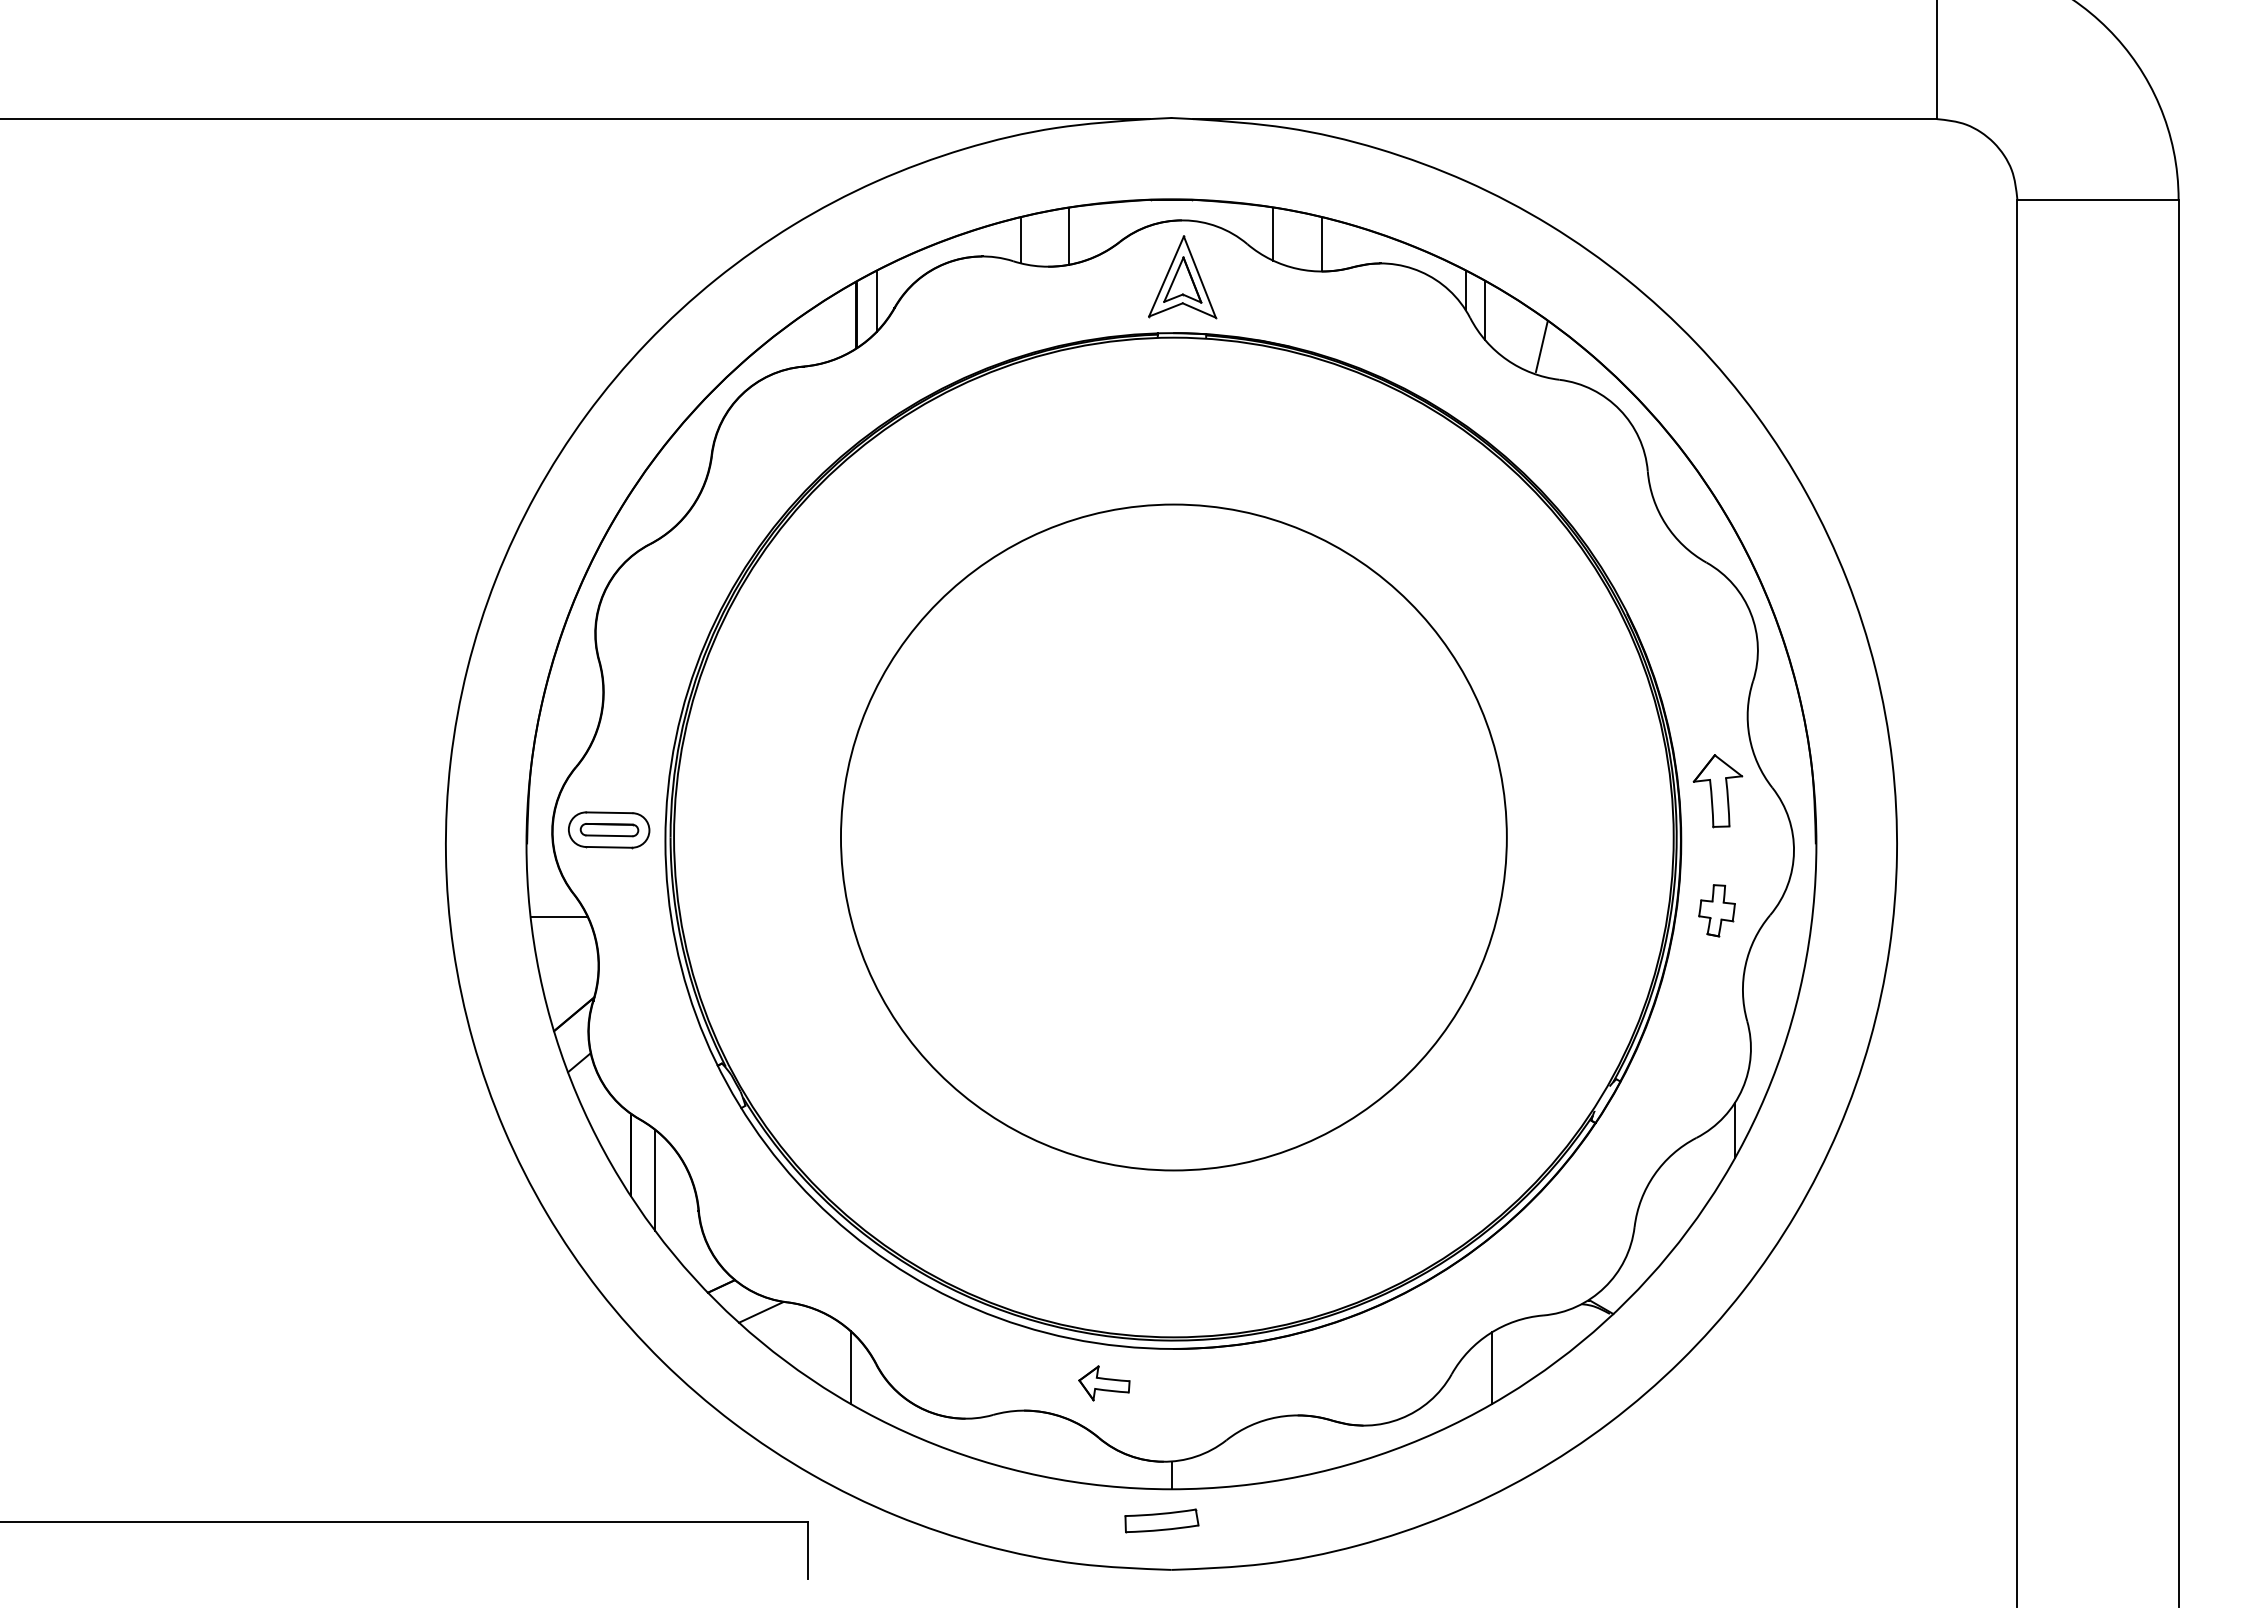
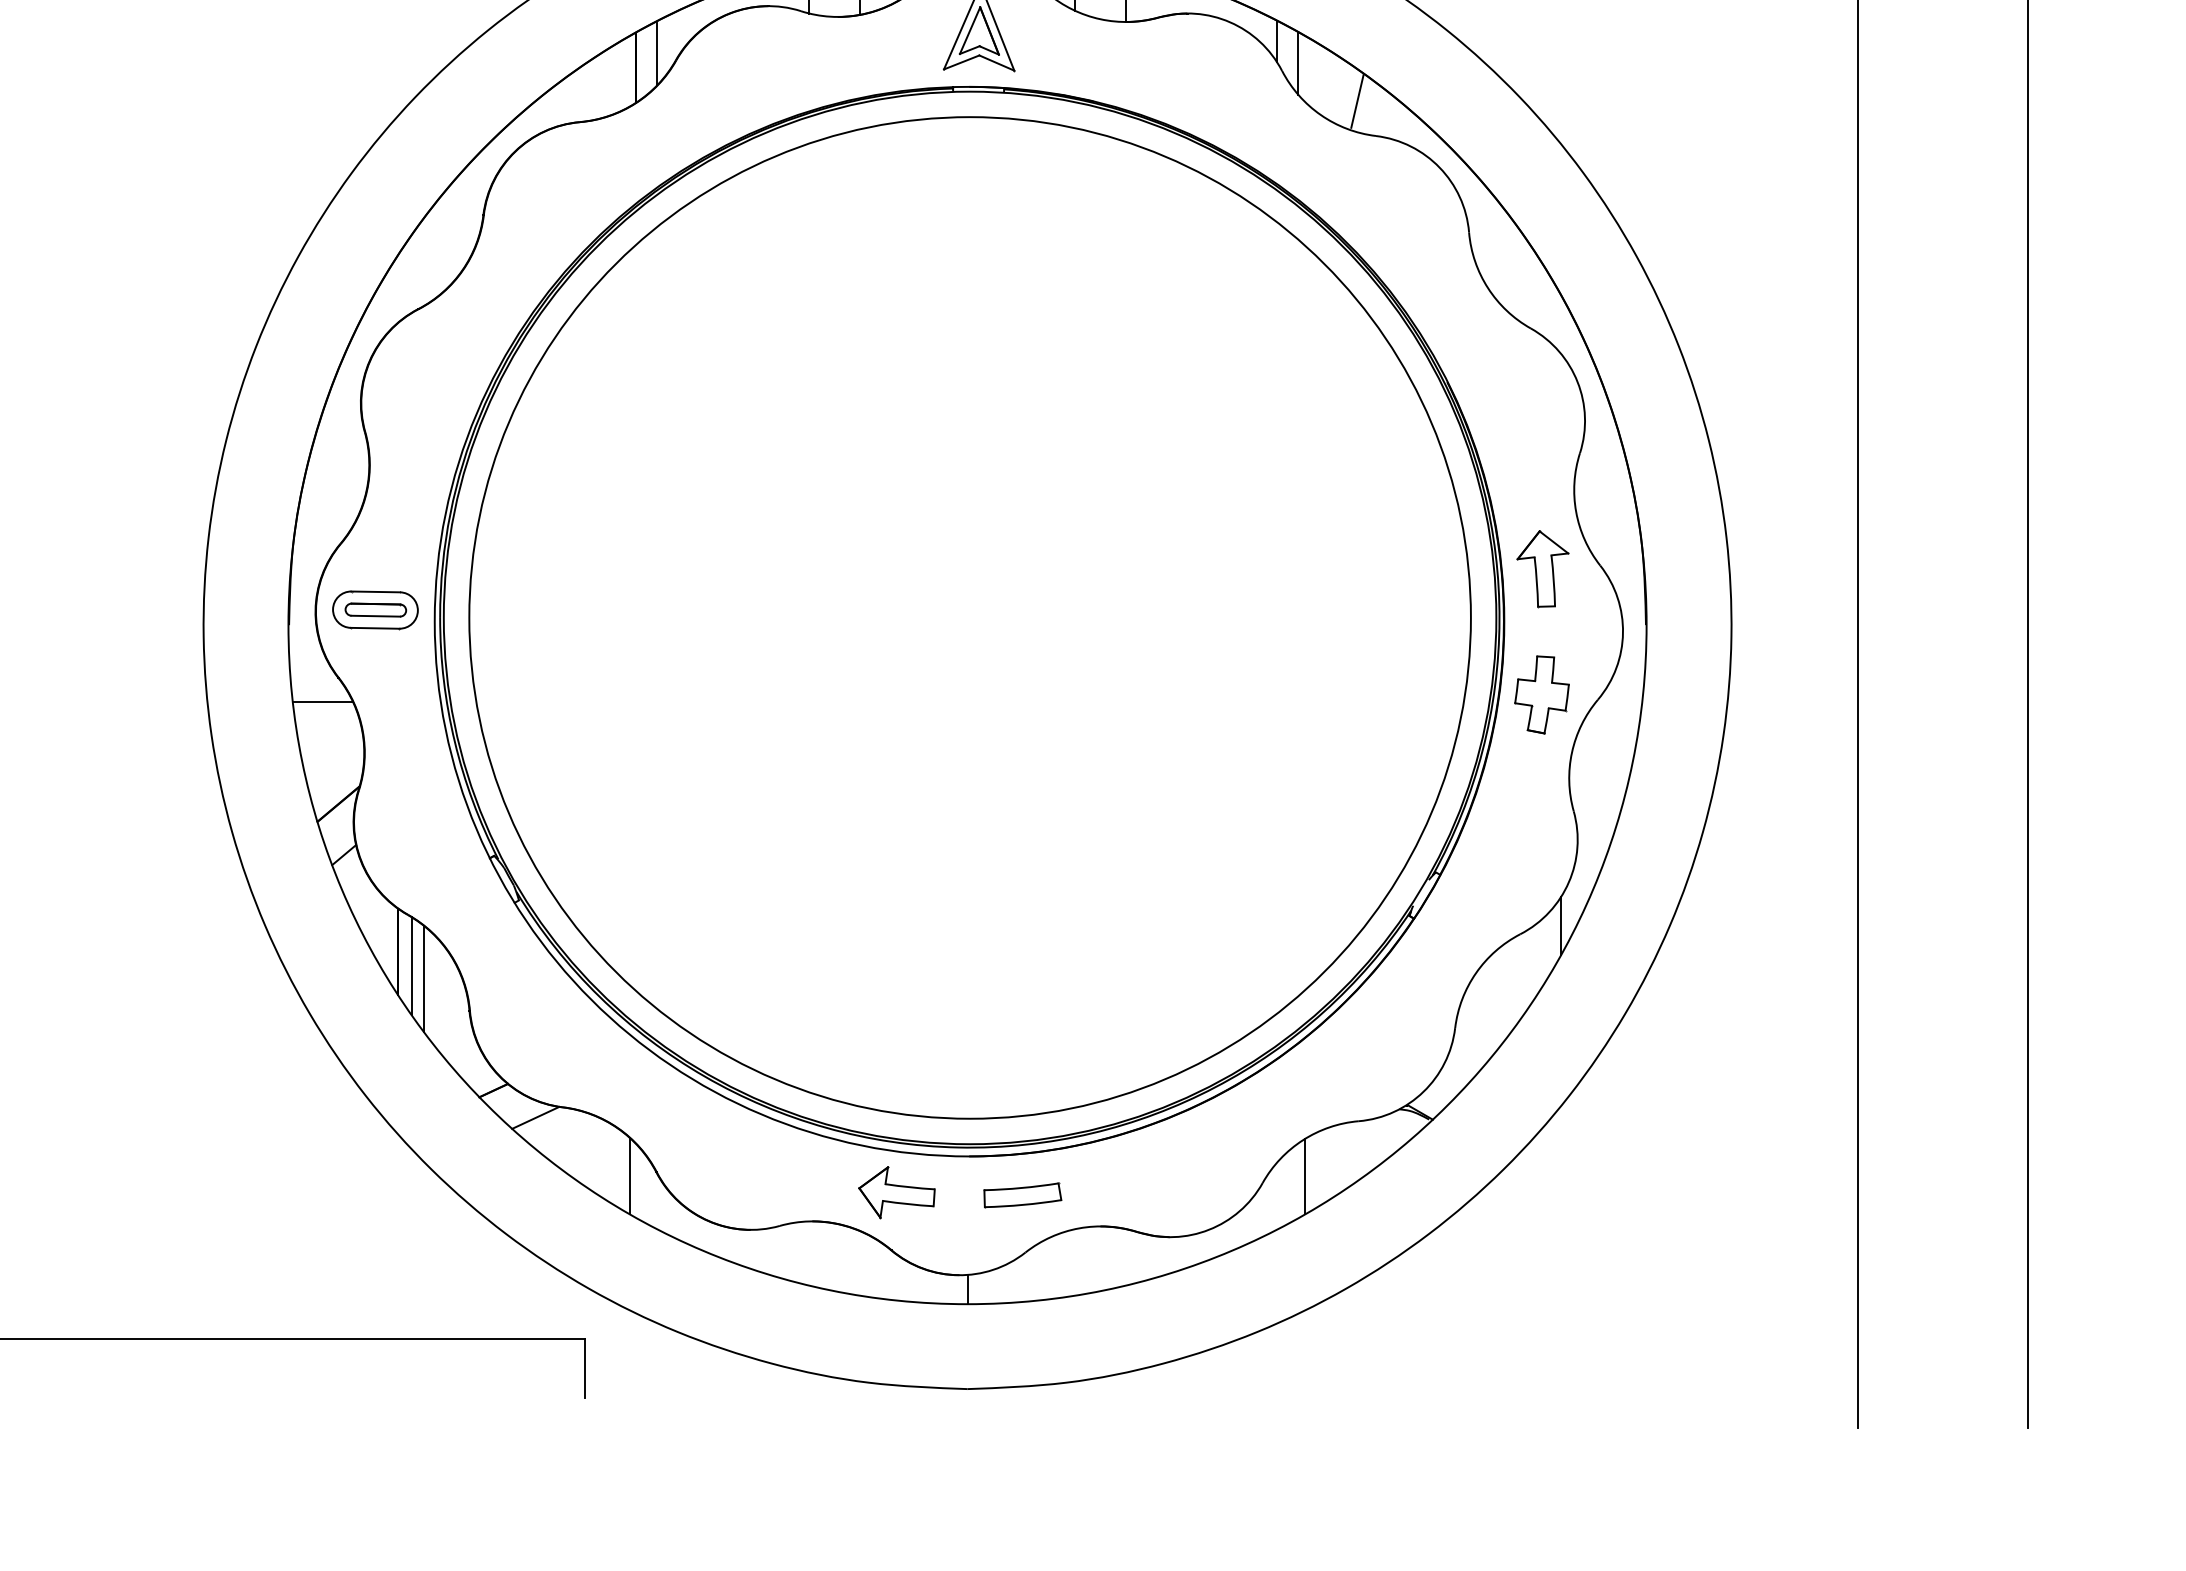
circle: (1173, 837) -> (969, 617), size x1.43
part: (1716, 910) -> (1541, 694), size x1.43
line: (643, 1167) -> (411, 965), added
part: (1104, 1383) -> (897, 1192), size x1.43
part: (1161, 1520) -> (1022, 1194), moved

